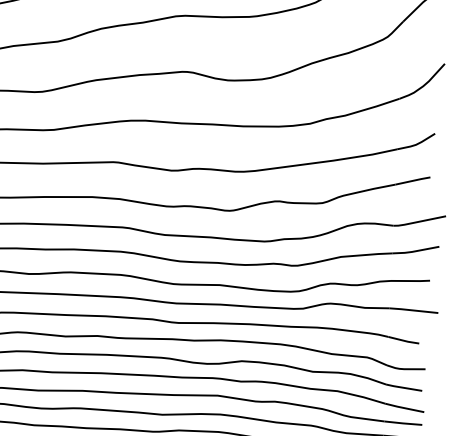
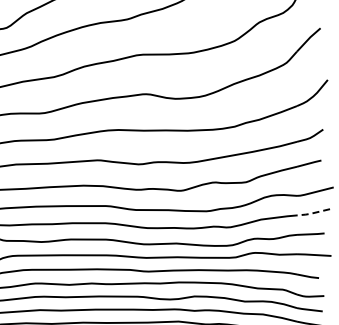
line: (412, 251) -> (311, 213), solid -> dashed

